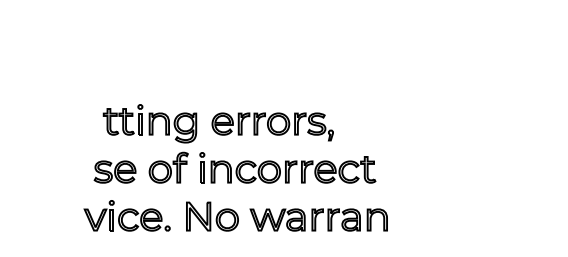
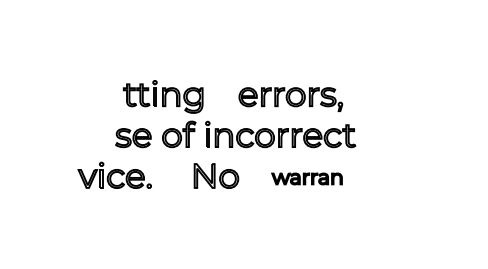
part: (272, 126) -> (290, 99), moved
part: (126, 214) -> (114, 174), moved
part: (318, 219) -> (306, 178), size x0.6

